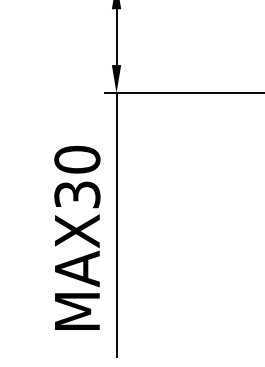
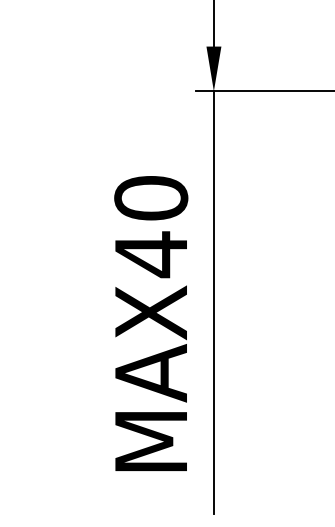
text: (77, 194) -> (151, 253), MAX30 -> MAX40

